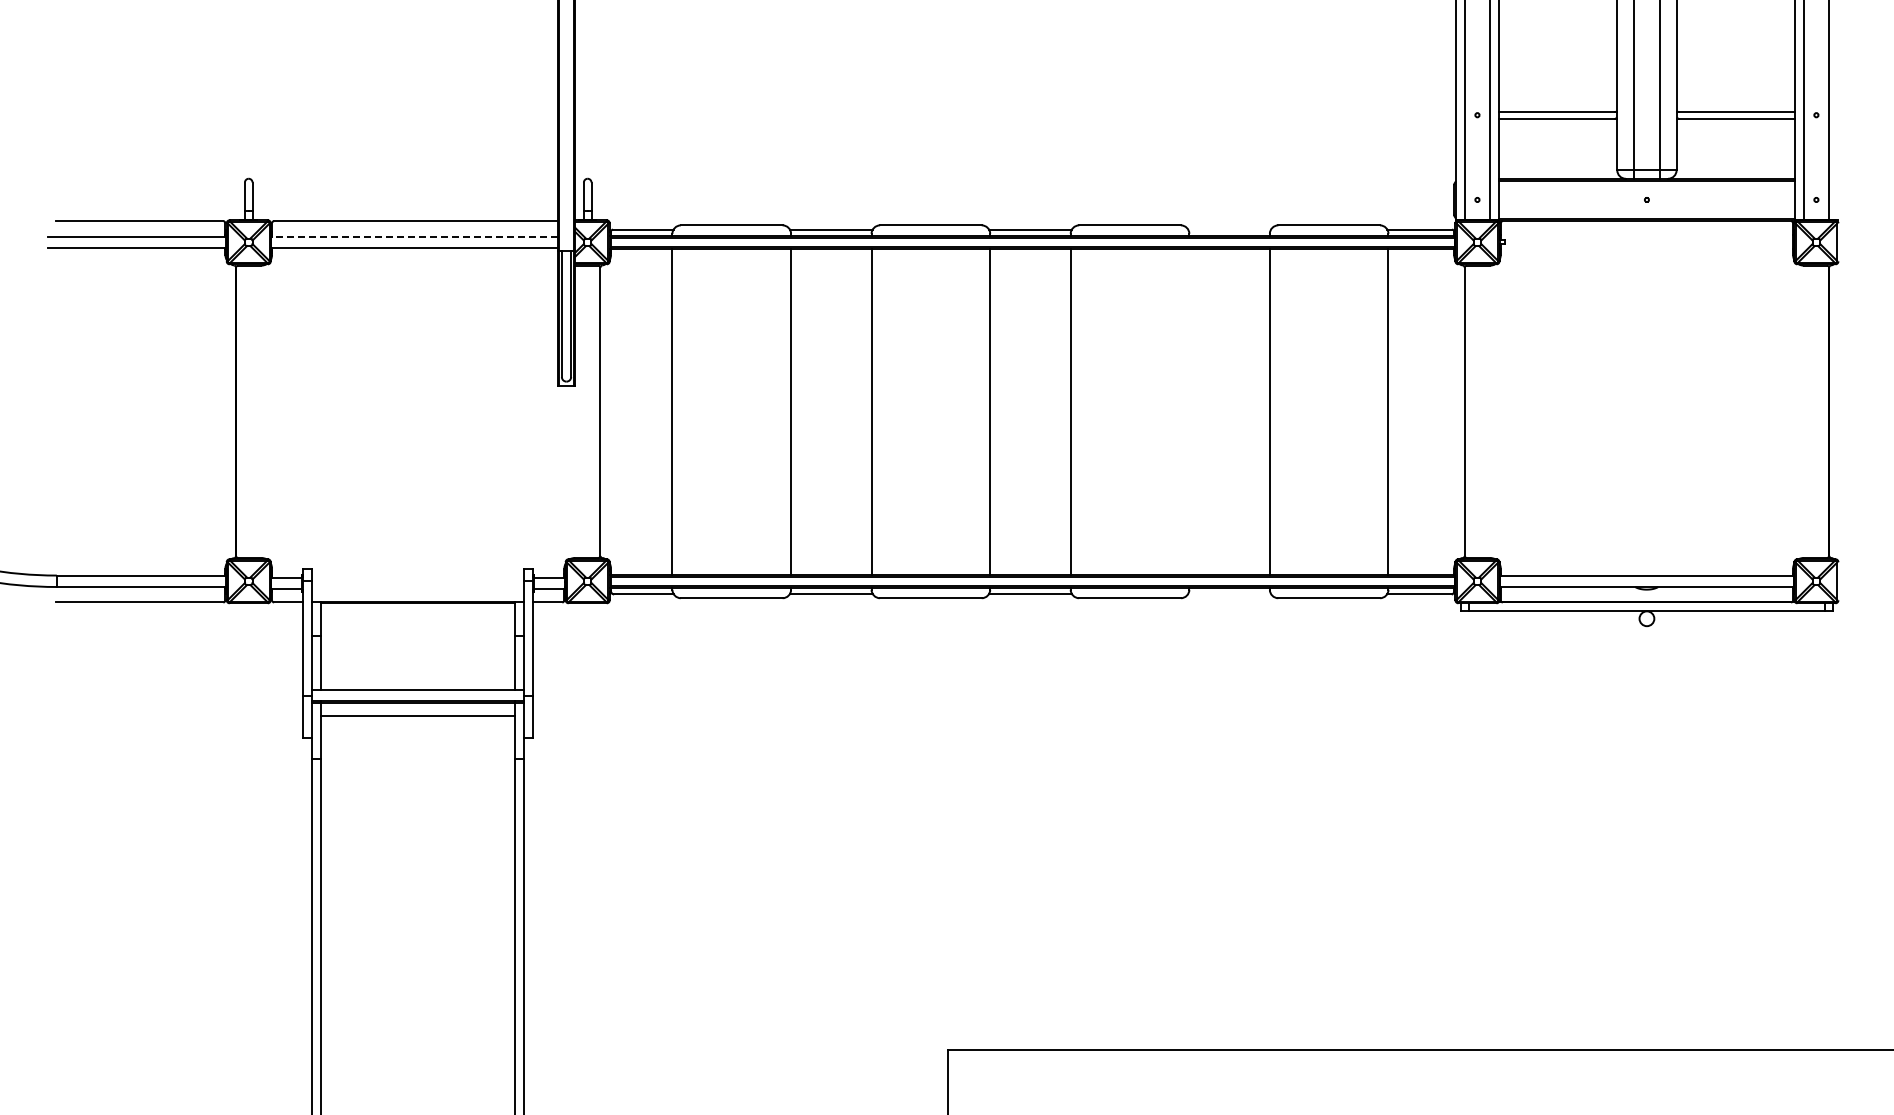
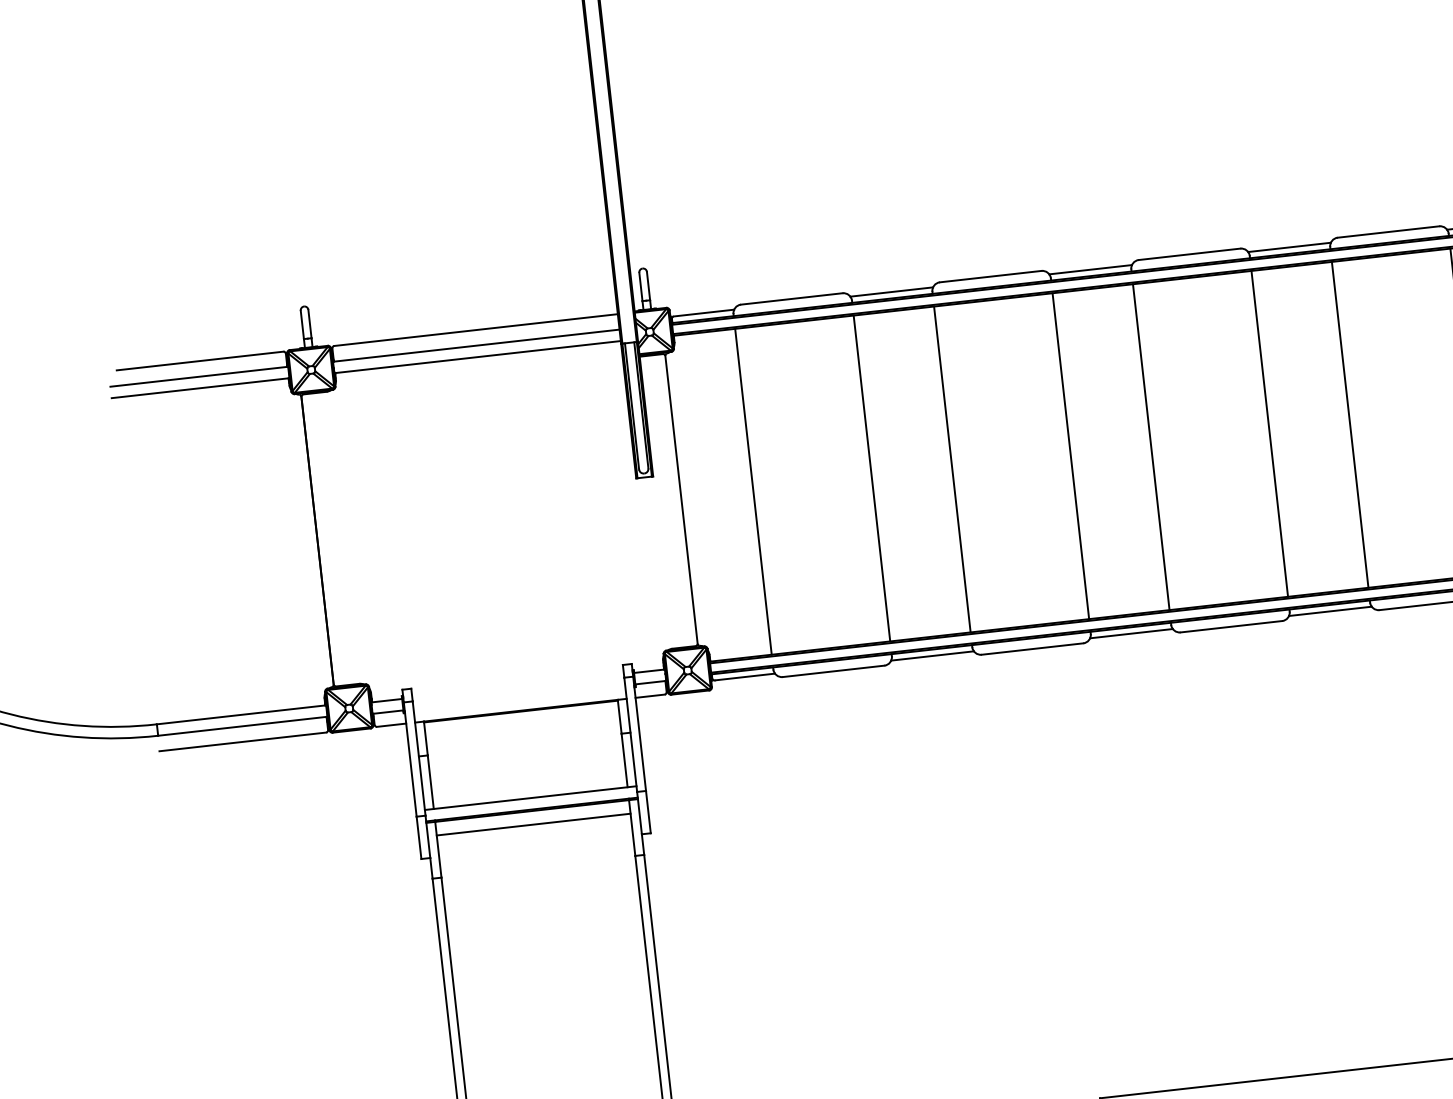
line: (1229, 229) -> (1289, 247), added
line: (414, 236) -> (476, 345), dashed -> solid
line: (1189, 411) -> (1269, 433), added
line: (1229, 593) -> (1330, 610), added

